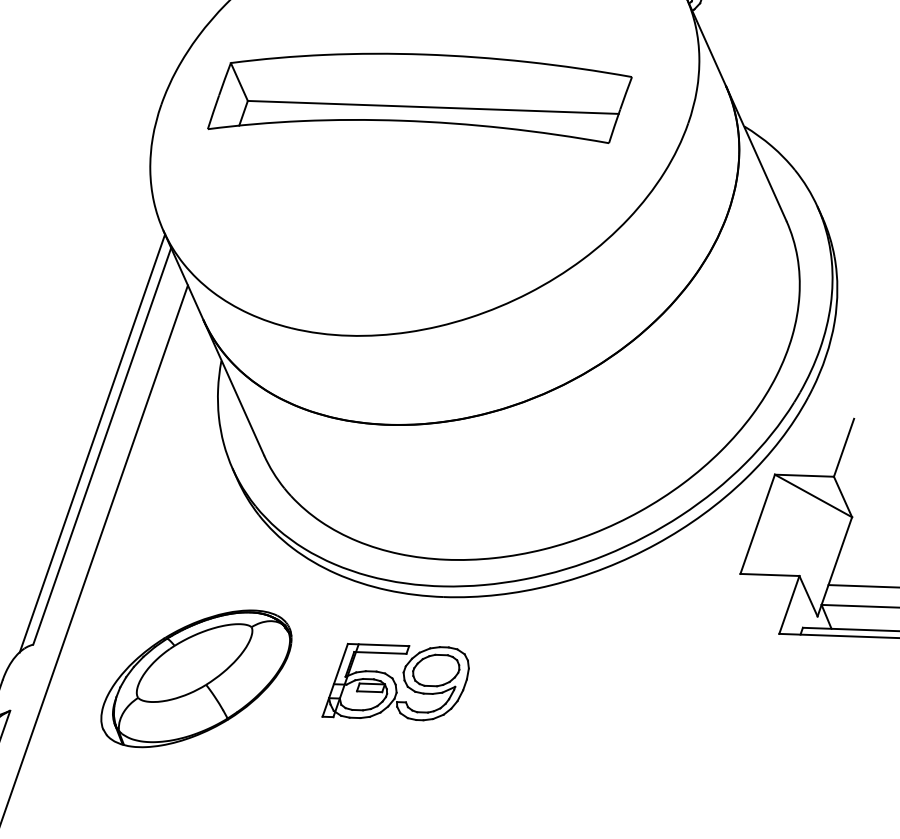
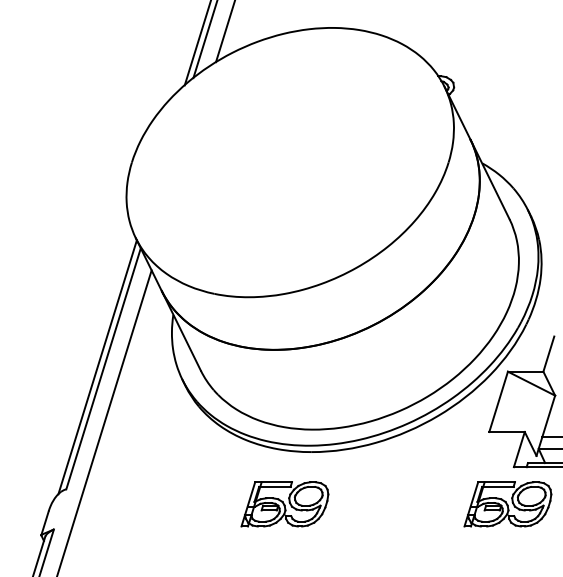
part: (419, 95) -> (286, 151), removed
part: (195, 679) -> (164, 506), removed
part: (766, 695) -> (507, 504), added

